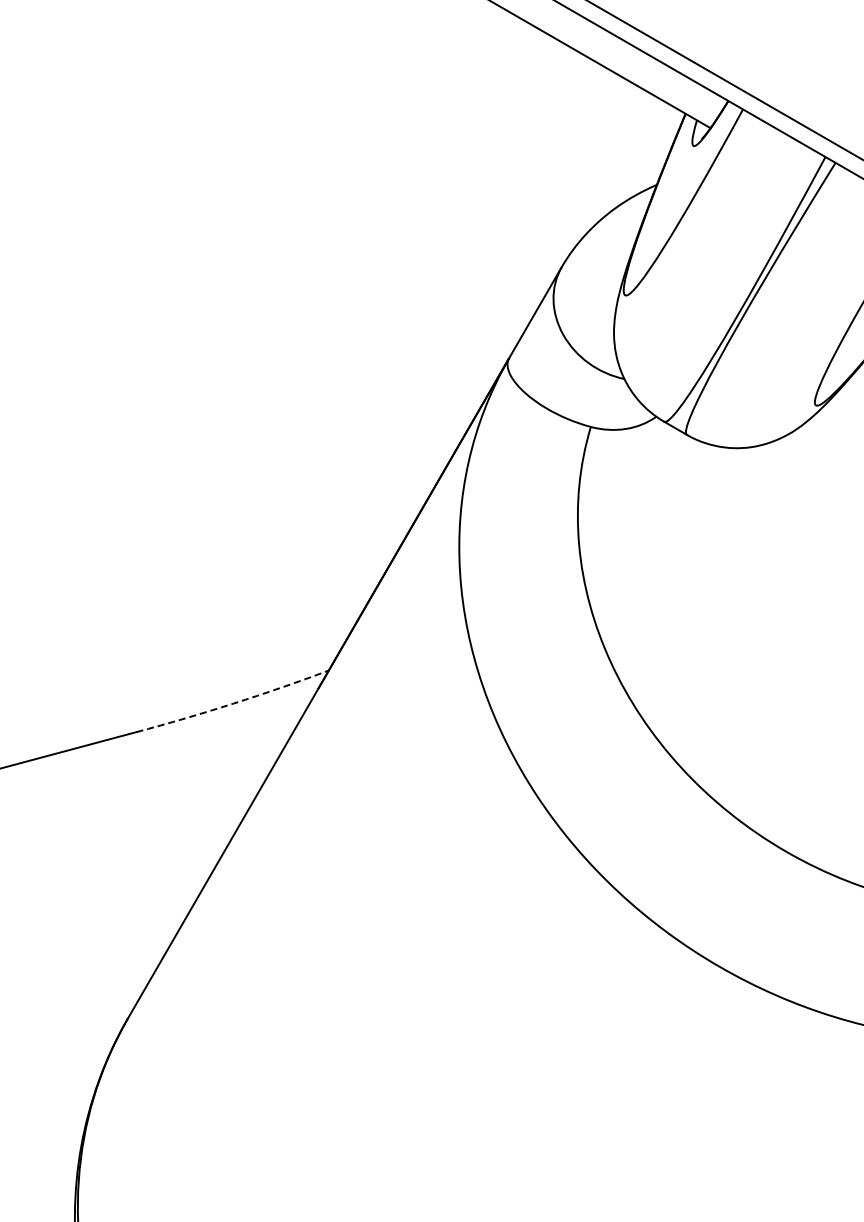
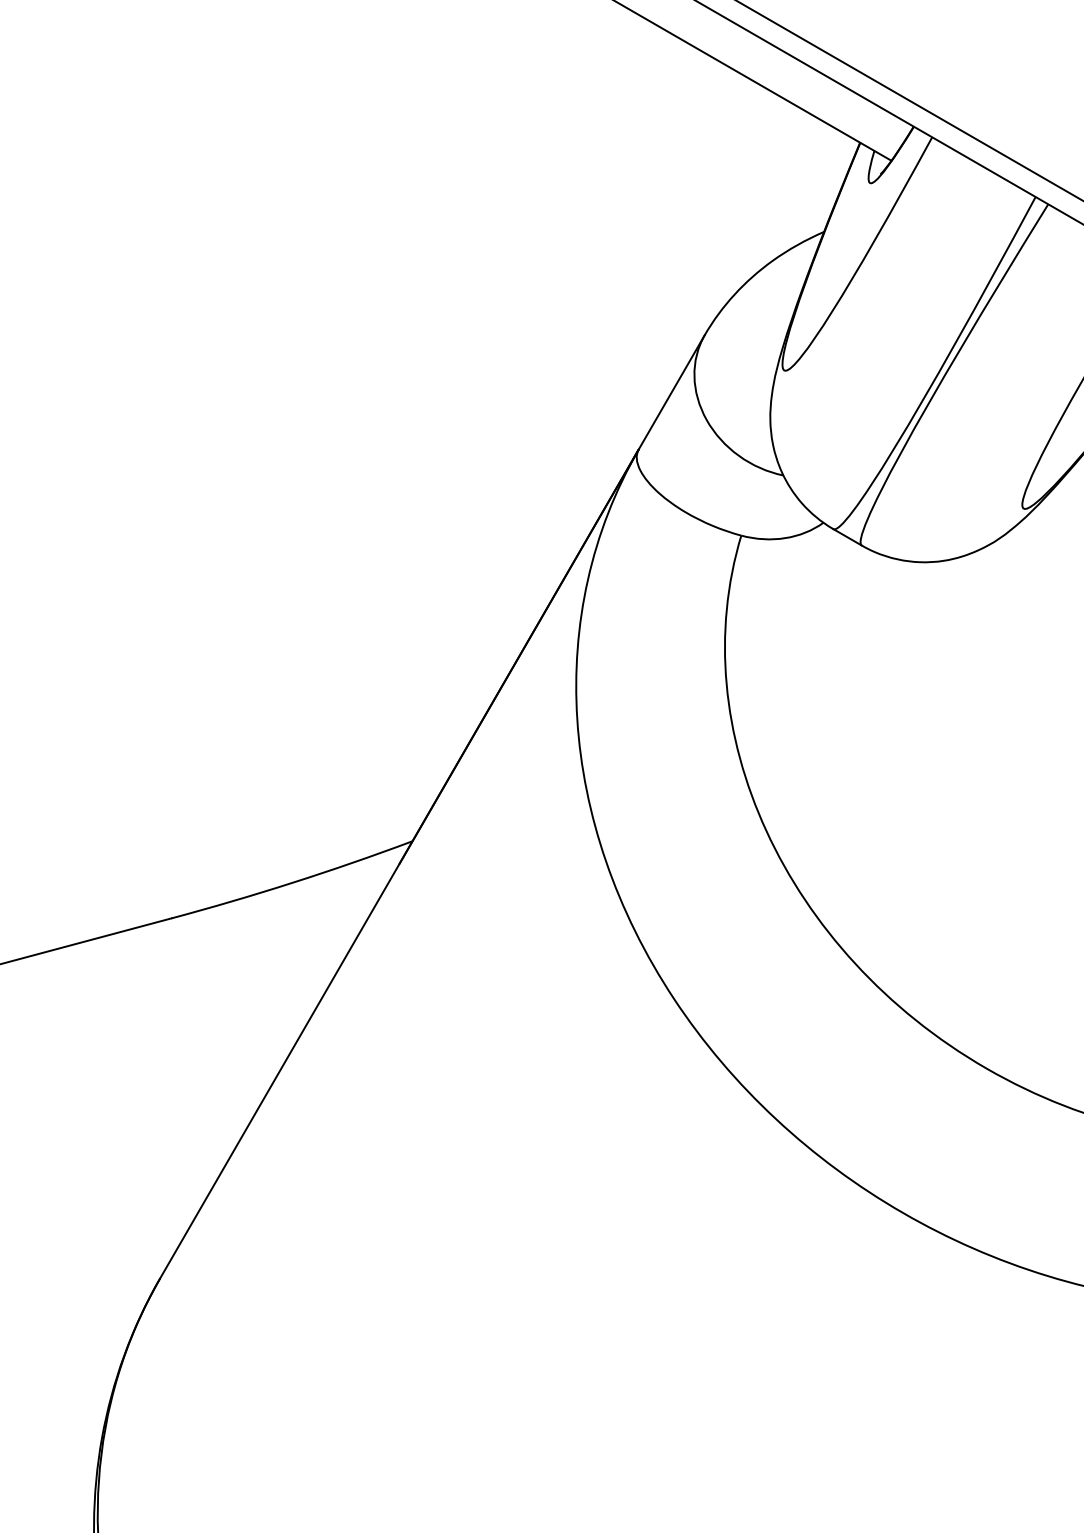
arc: (233, 703) -> (292, 882), dashed -> solid

